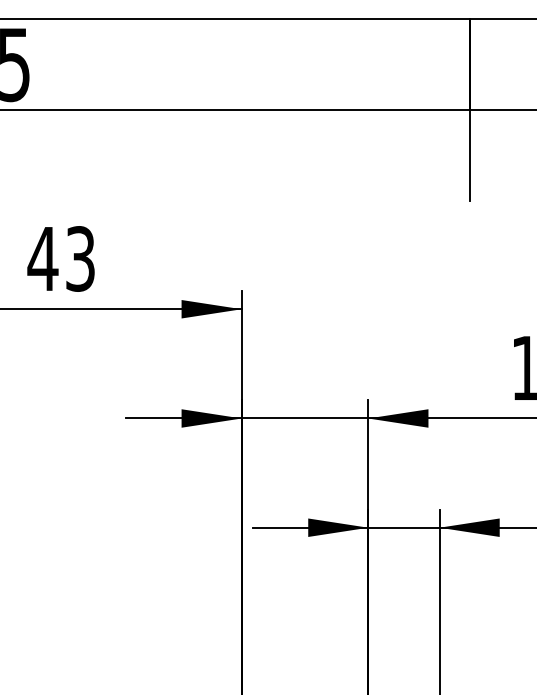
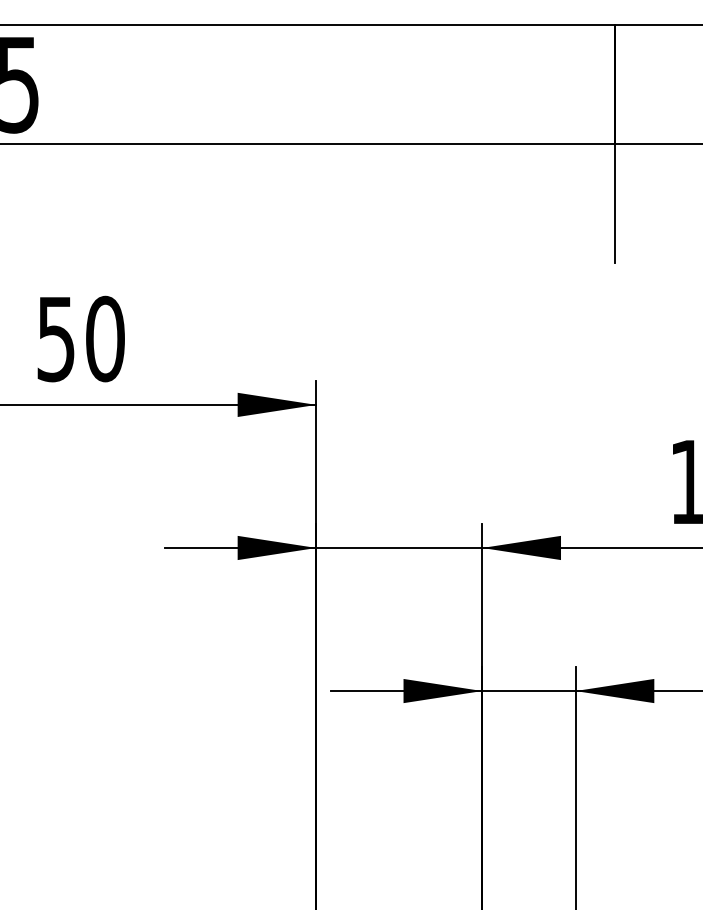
text: (61, 258) -> (80, 338), 43 -> 50

